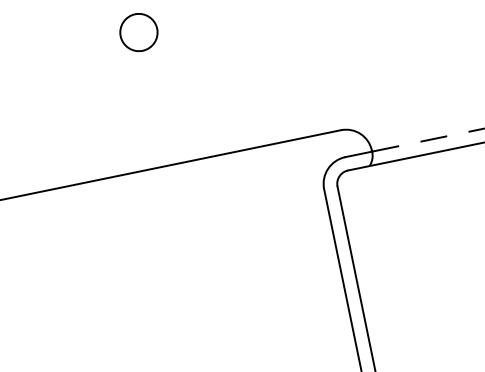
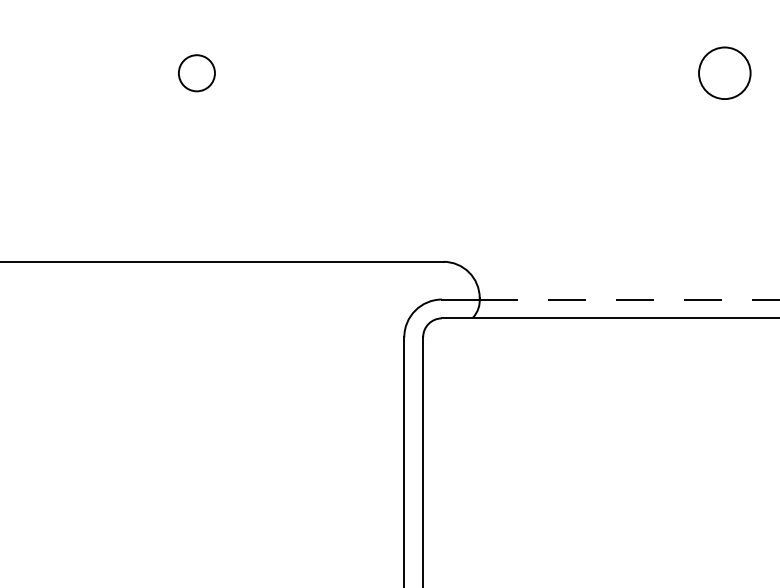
circle: (138, 32) -> (196, 73), size x0.7

